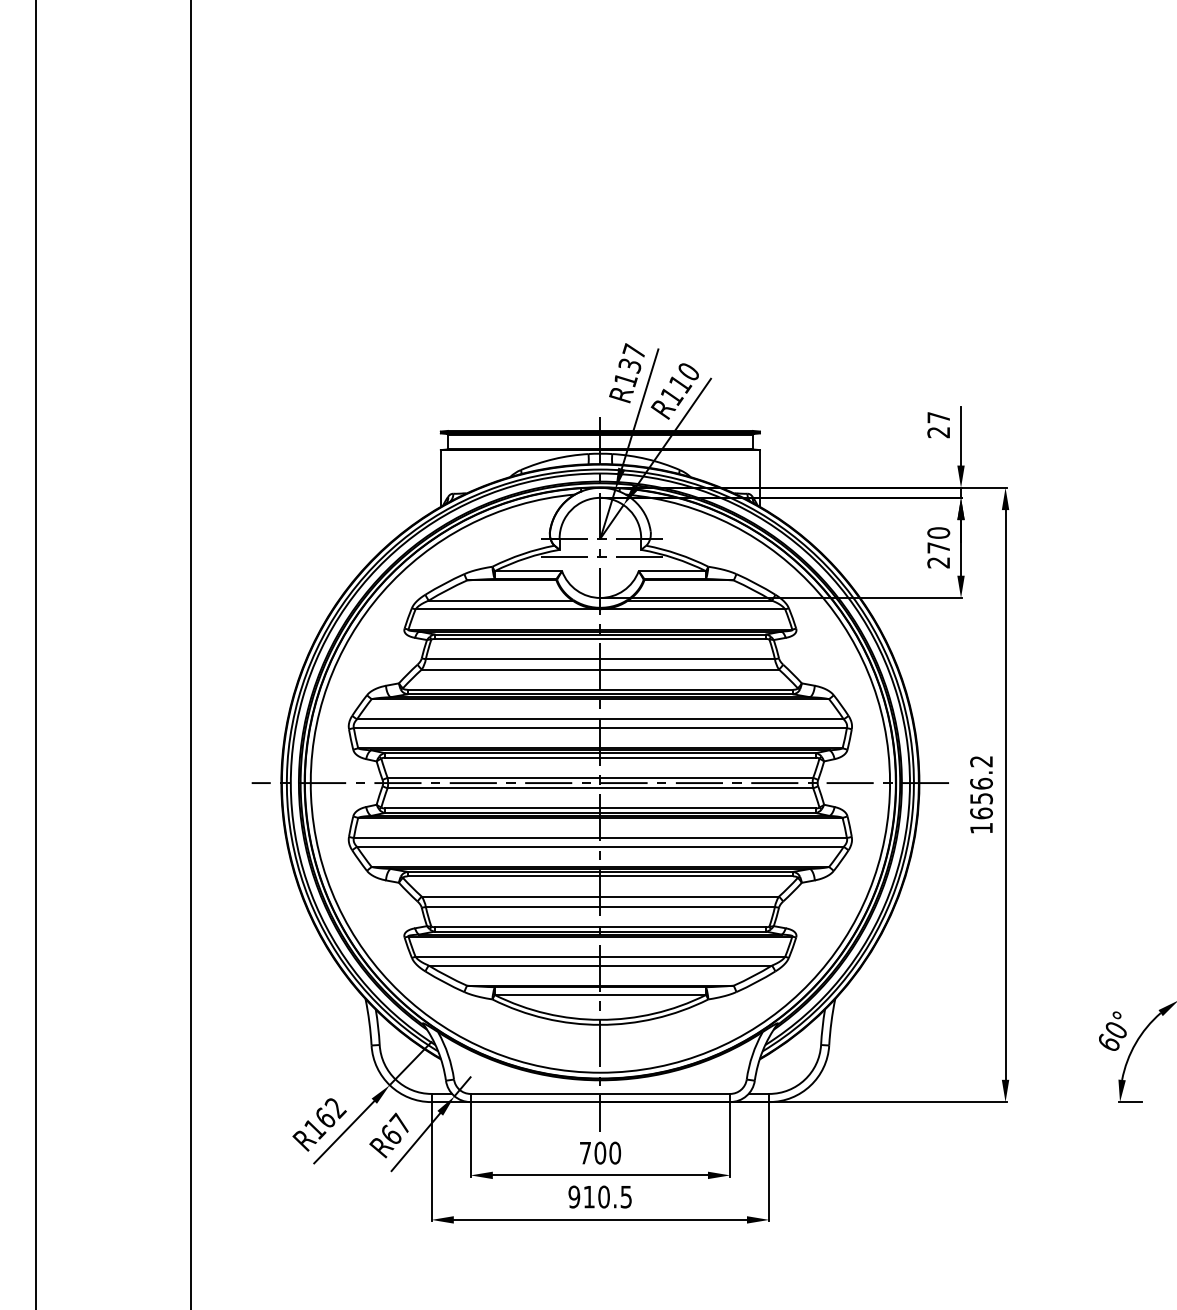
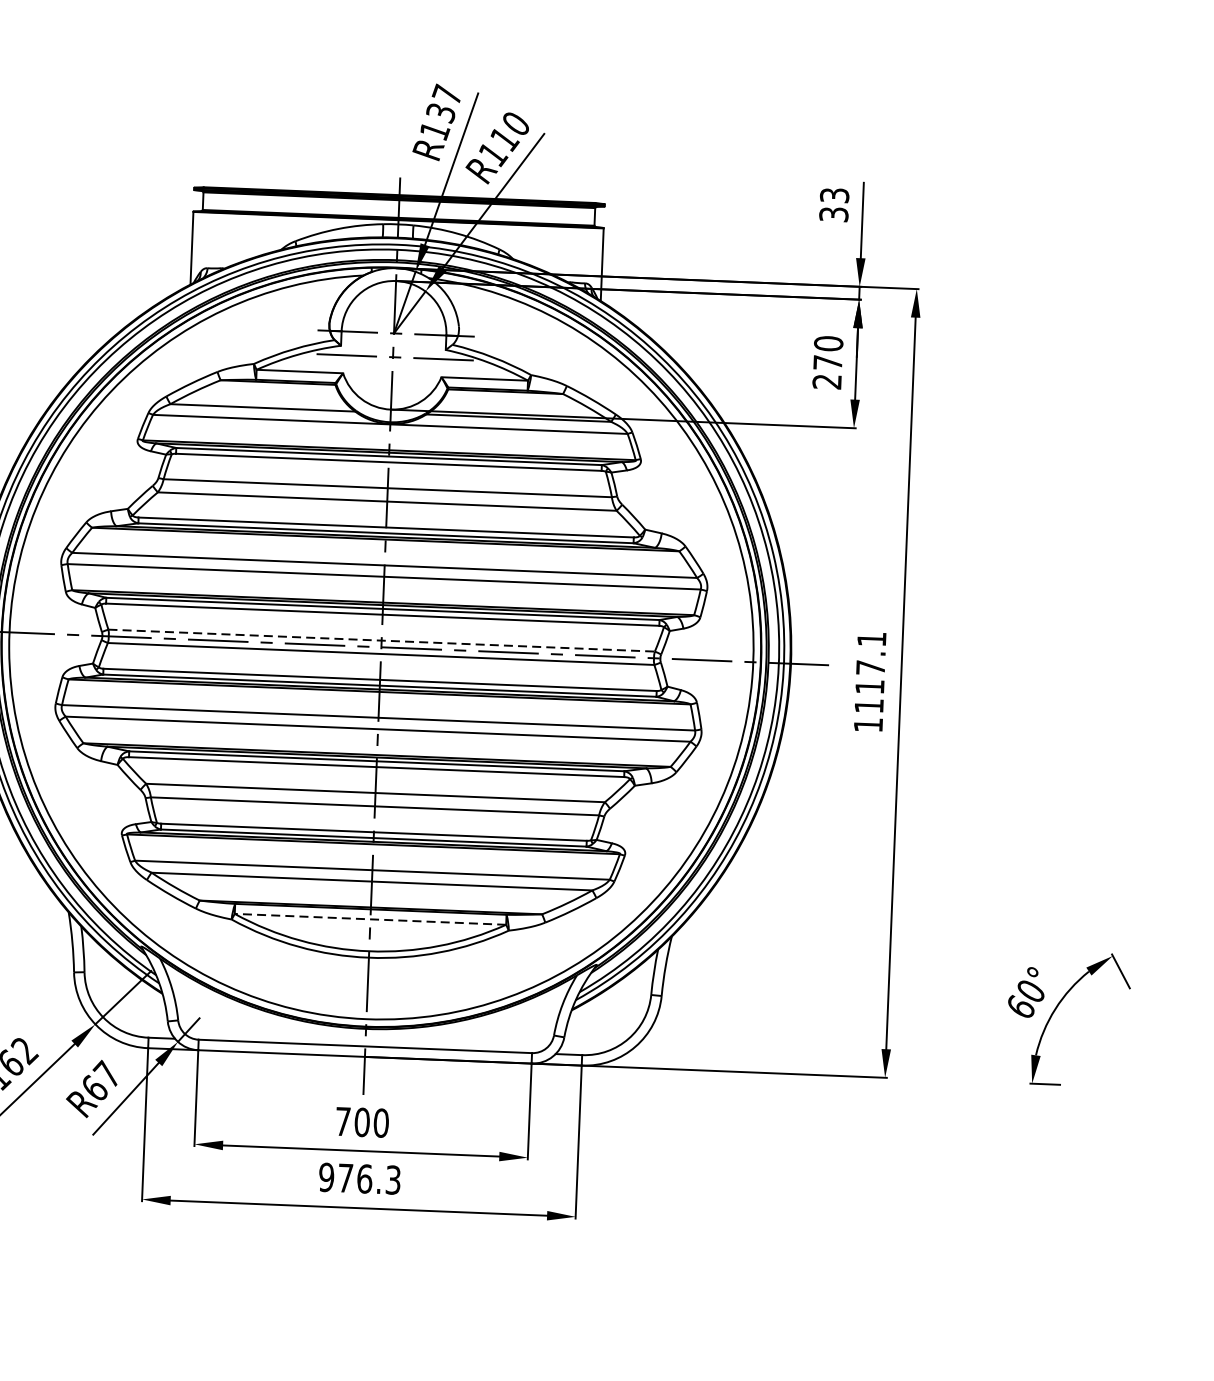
text: (938, 425) -> (833, 205), 27 -> 33
line: (600, 777) -> (381, 640), solid -> dashed
text: (981, 787) -> (870, 672), 1656.2 -> 1117.1
line: (600, 994) -> (370, 918), solid -> dashed
text: (607, 1196) -> (369, 1178), 910.5 -> 976.3

